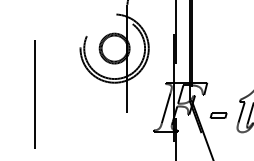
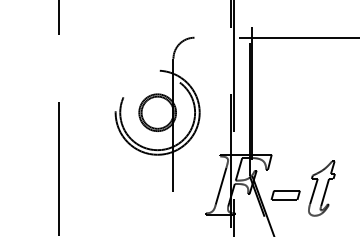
part: (218, 115) -> (285, 195), size x1.43

